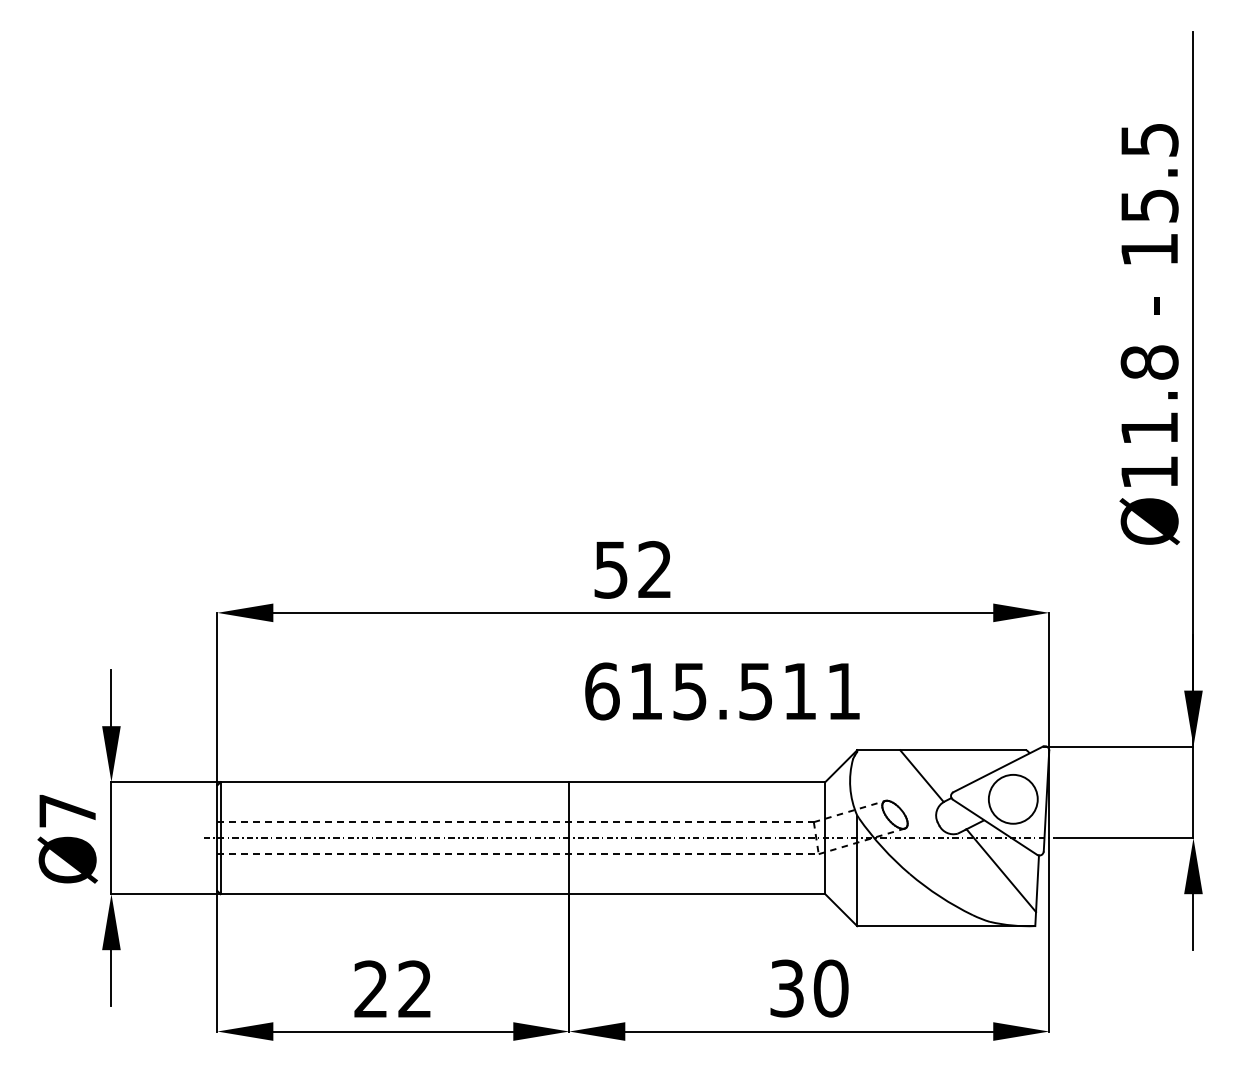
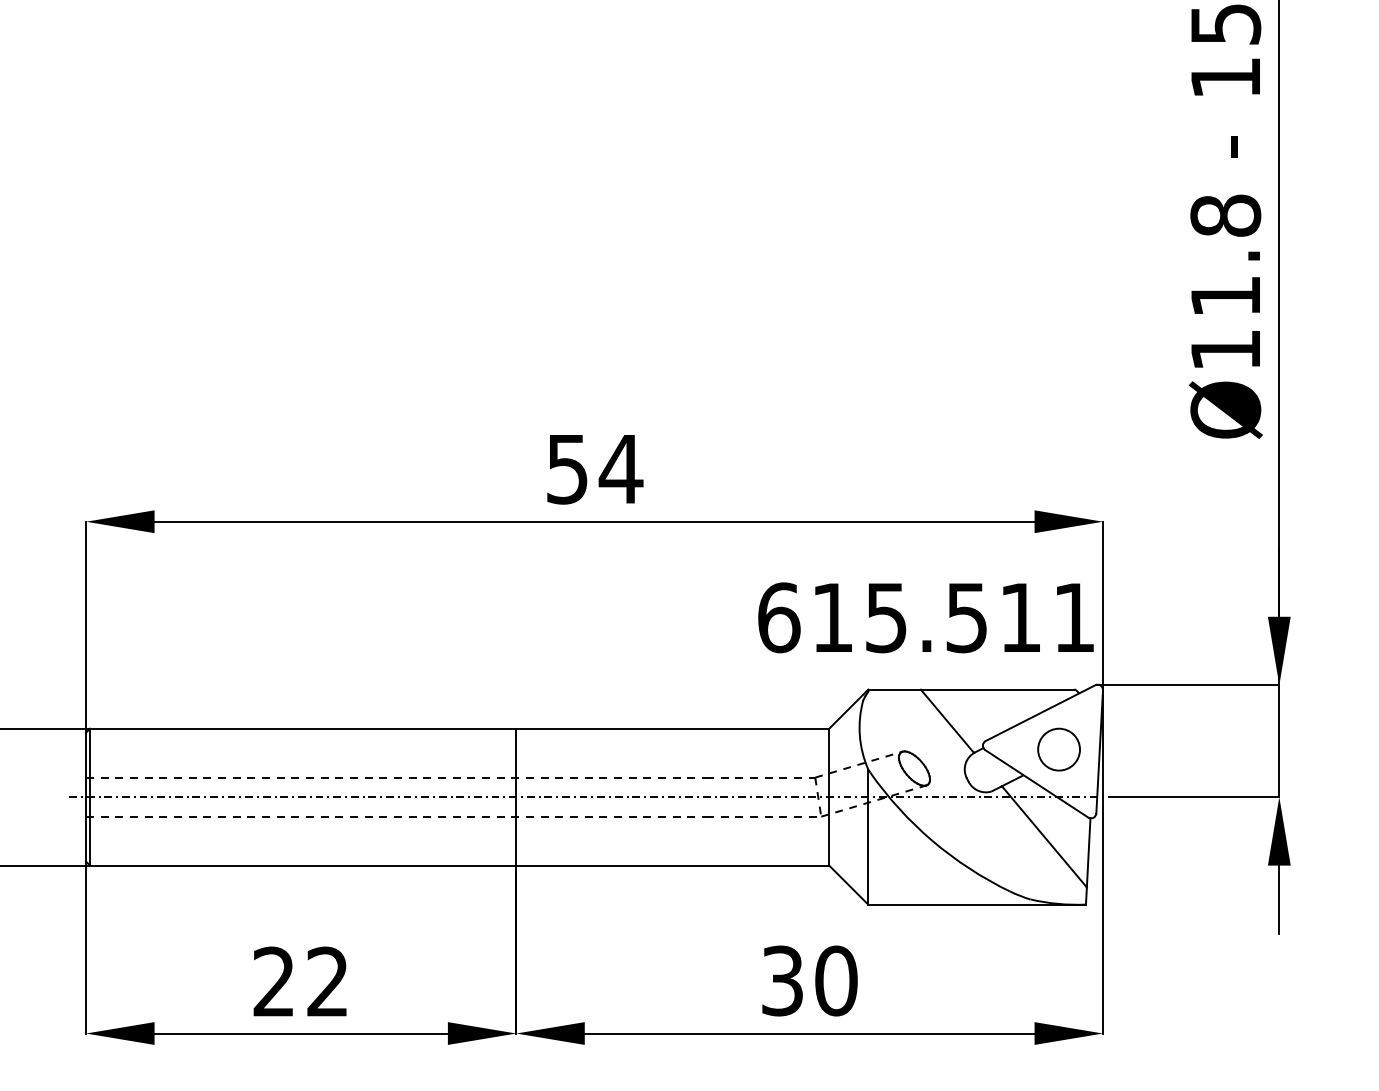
text: (654, 569) -> (620, 468), 52 -> 54
text: (722, 691) -> (926, 617), moved
circle: (1012, 798) -> (1058, 748), size x0.7

